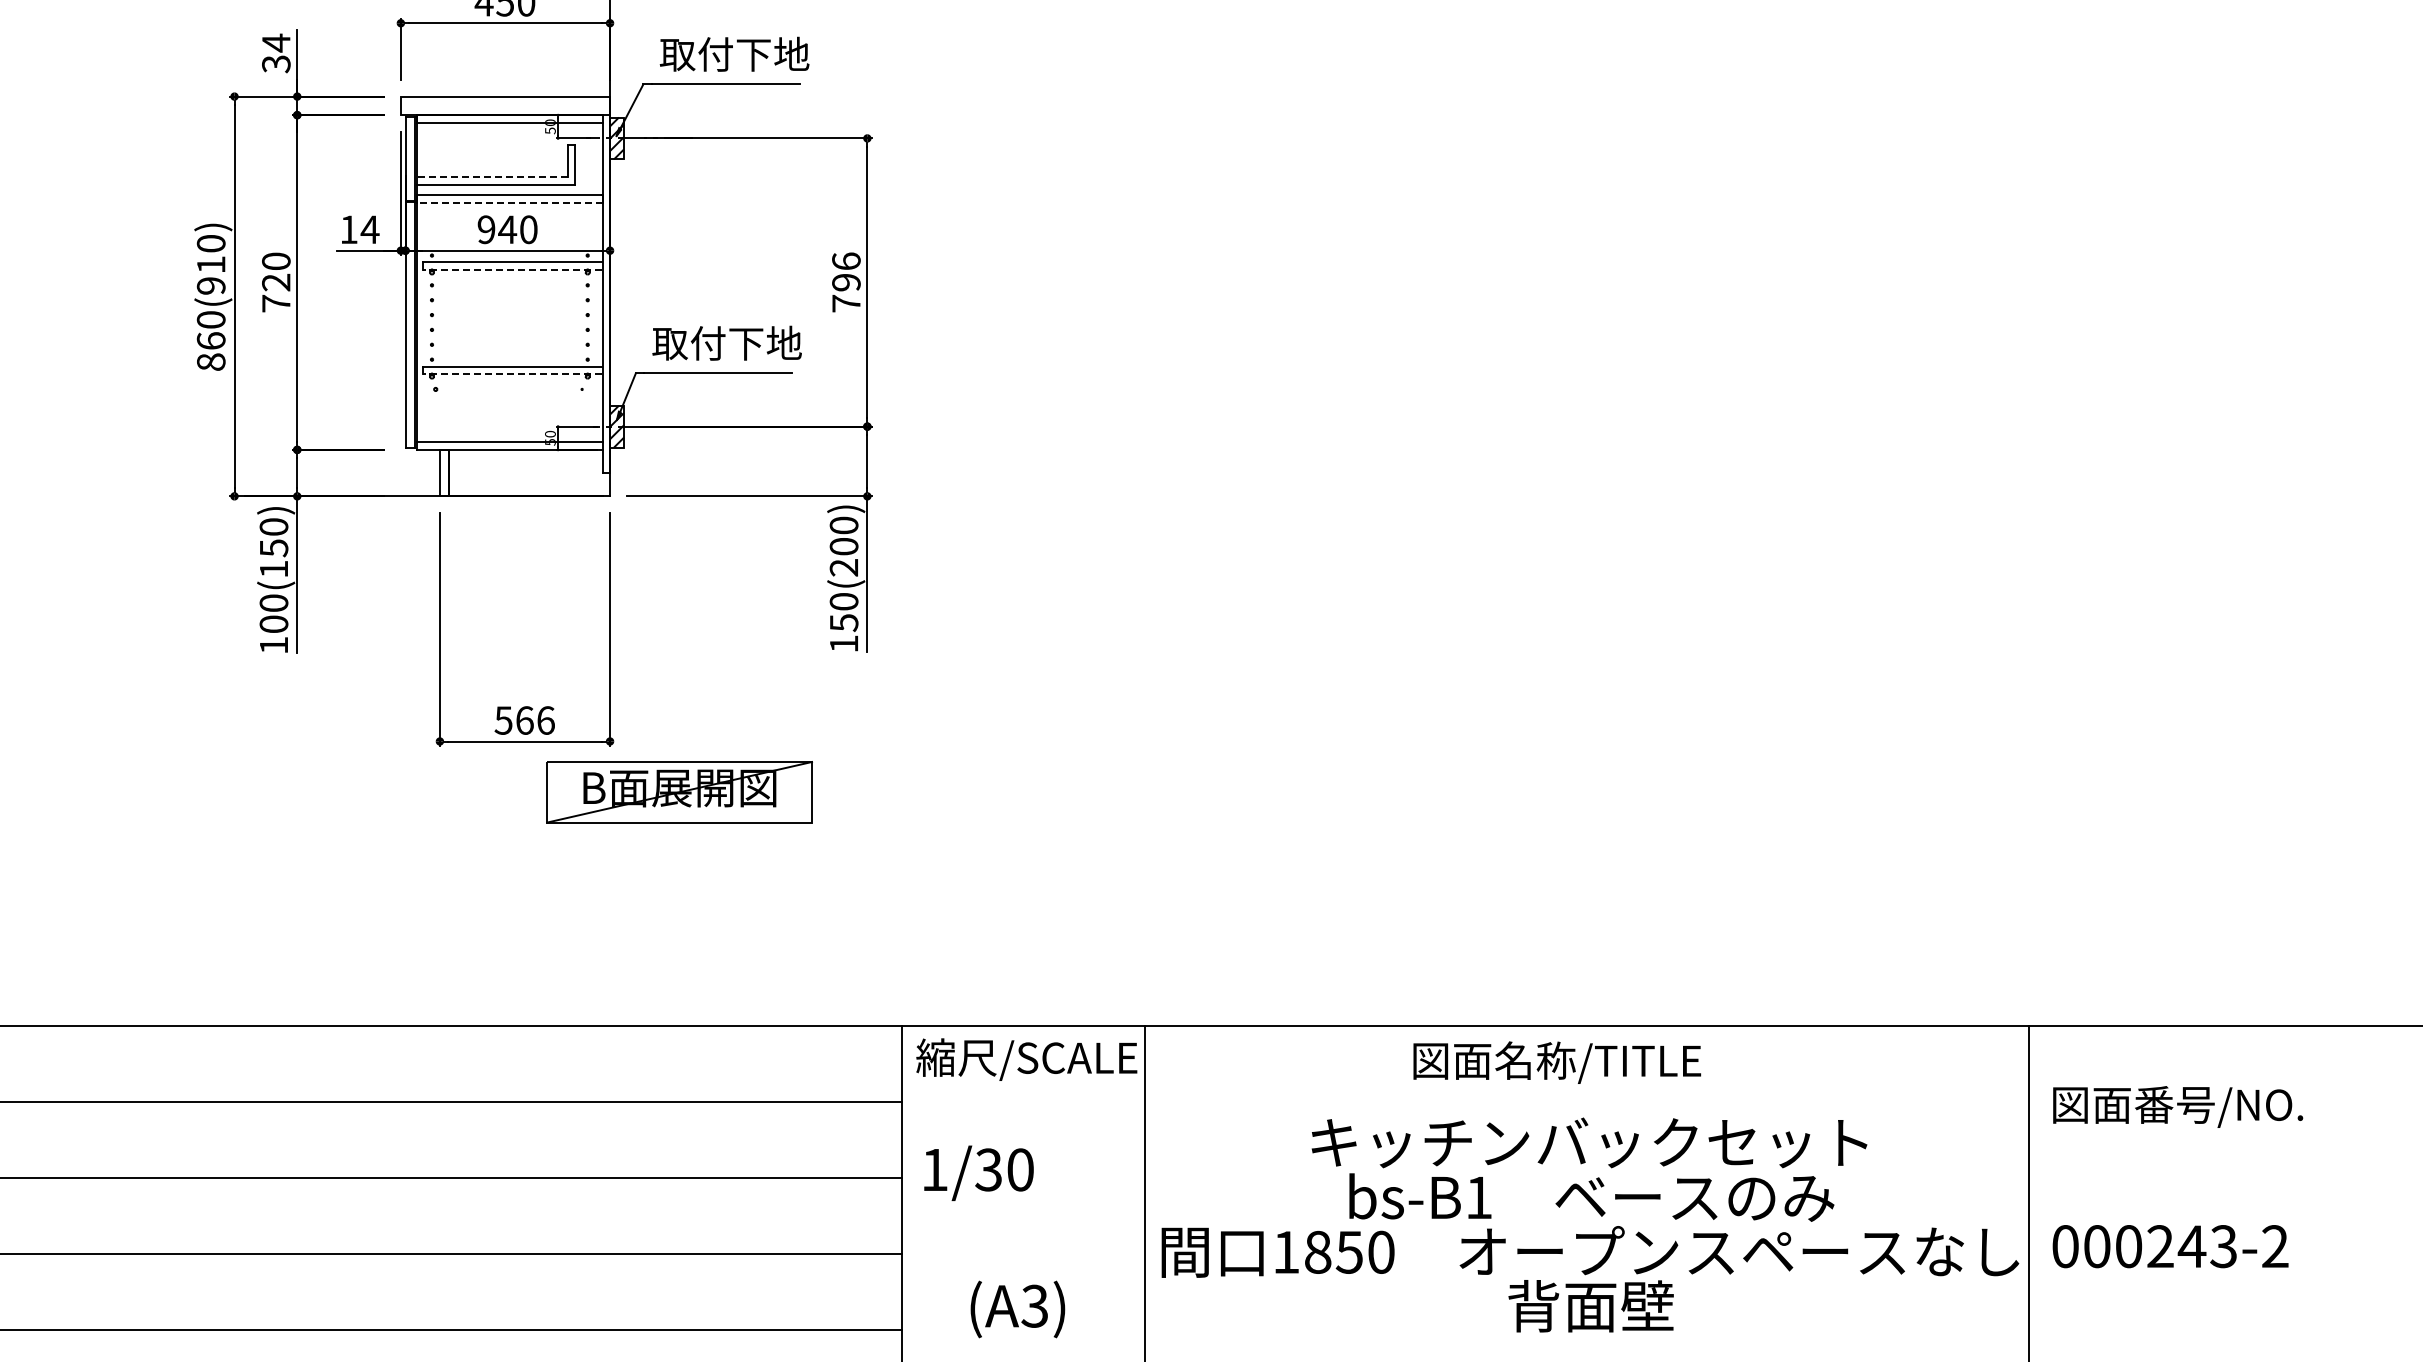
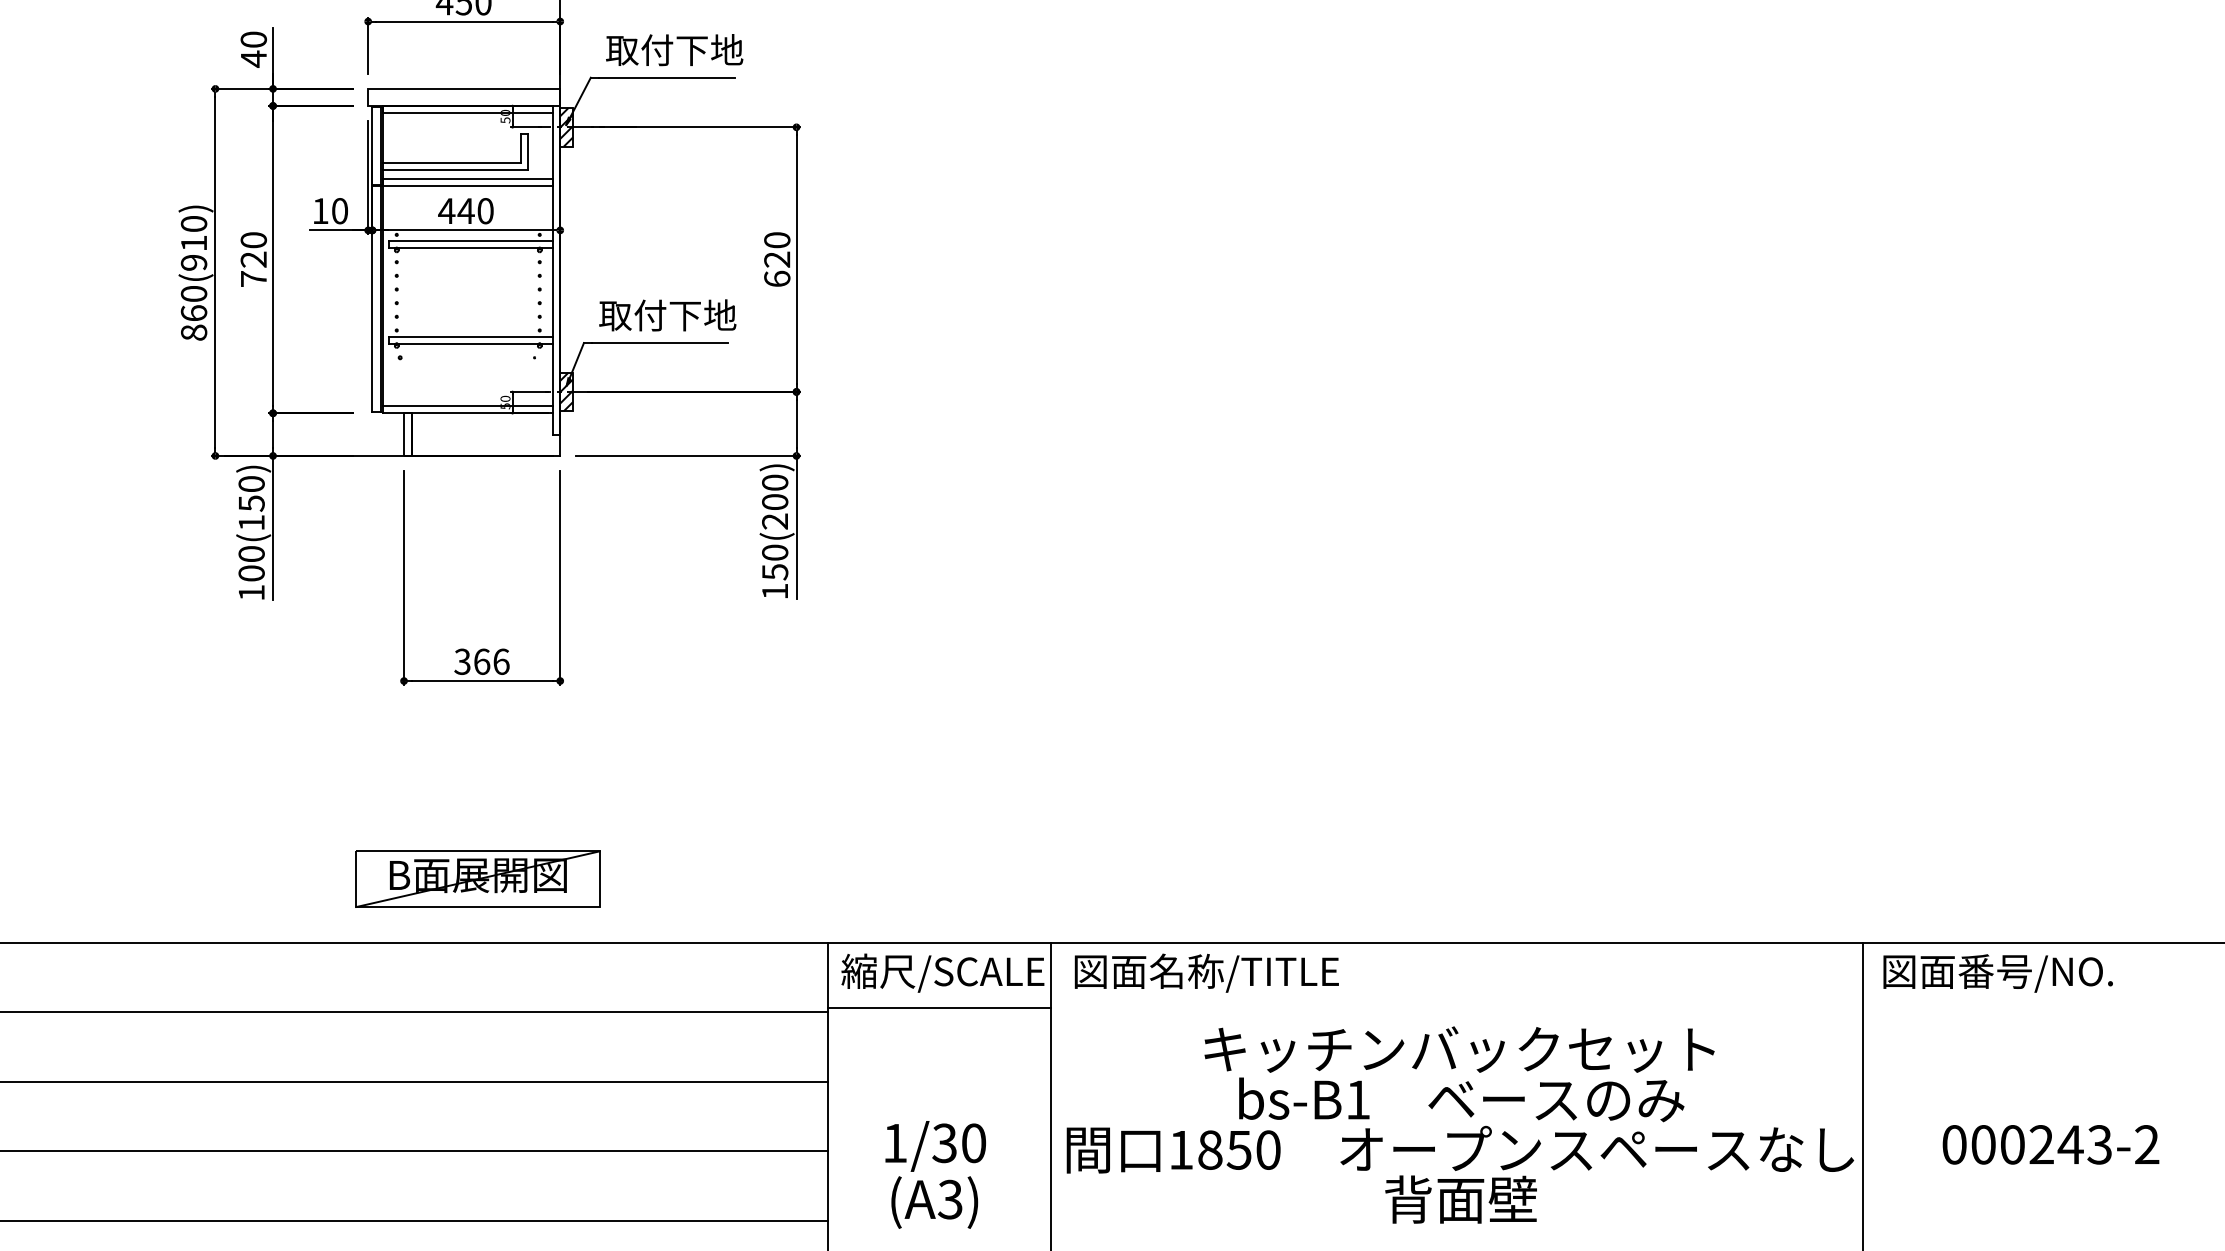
text: (276, 53) -> (253, 49), 34 -> 40
line: (491, 177) -> (451, 163), dashed -> solid
line: (509, 202) -> (467, 186), dashed -> solid
text: (369, 229) -> (339, 210), 14 -> 10
text: (485, 229) -> (445, 210), 940 -> 440
line: (512, 269) -> (470, 247), dashed -> solid
text: (846, 282) -> (777, 259), 796 -> 620
line: (512, 374) -> (470, 344), dashed -> solid
text: (503, 720) -> (462, 661), 566 -> 366
part: (679, 792) -> (478, 879), moved
text: (1557, 1062) -> (1207, 973), moved
line: (1022, 1098) -> (938, 1008), added
text: (2178, 1106) -> (1998, 973), moved
text: (978, 1172) -> (935, 1145), moved
text: (2170, 1246) -> (2050, 1144), moved

